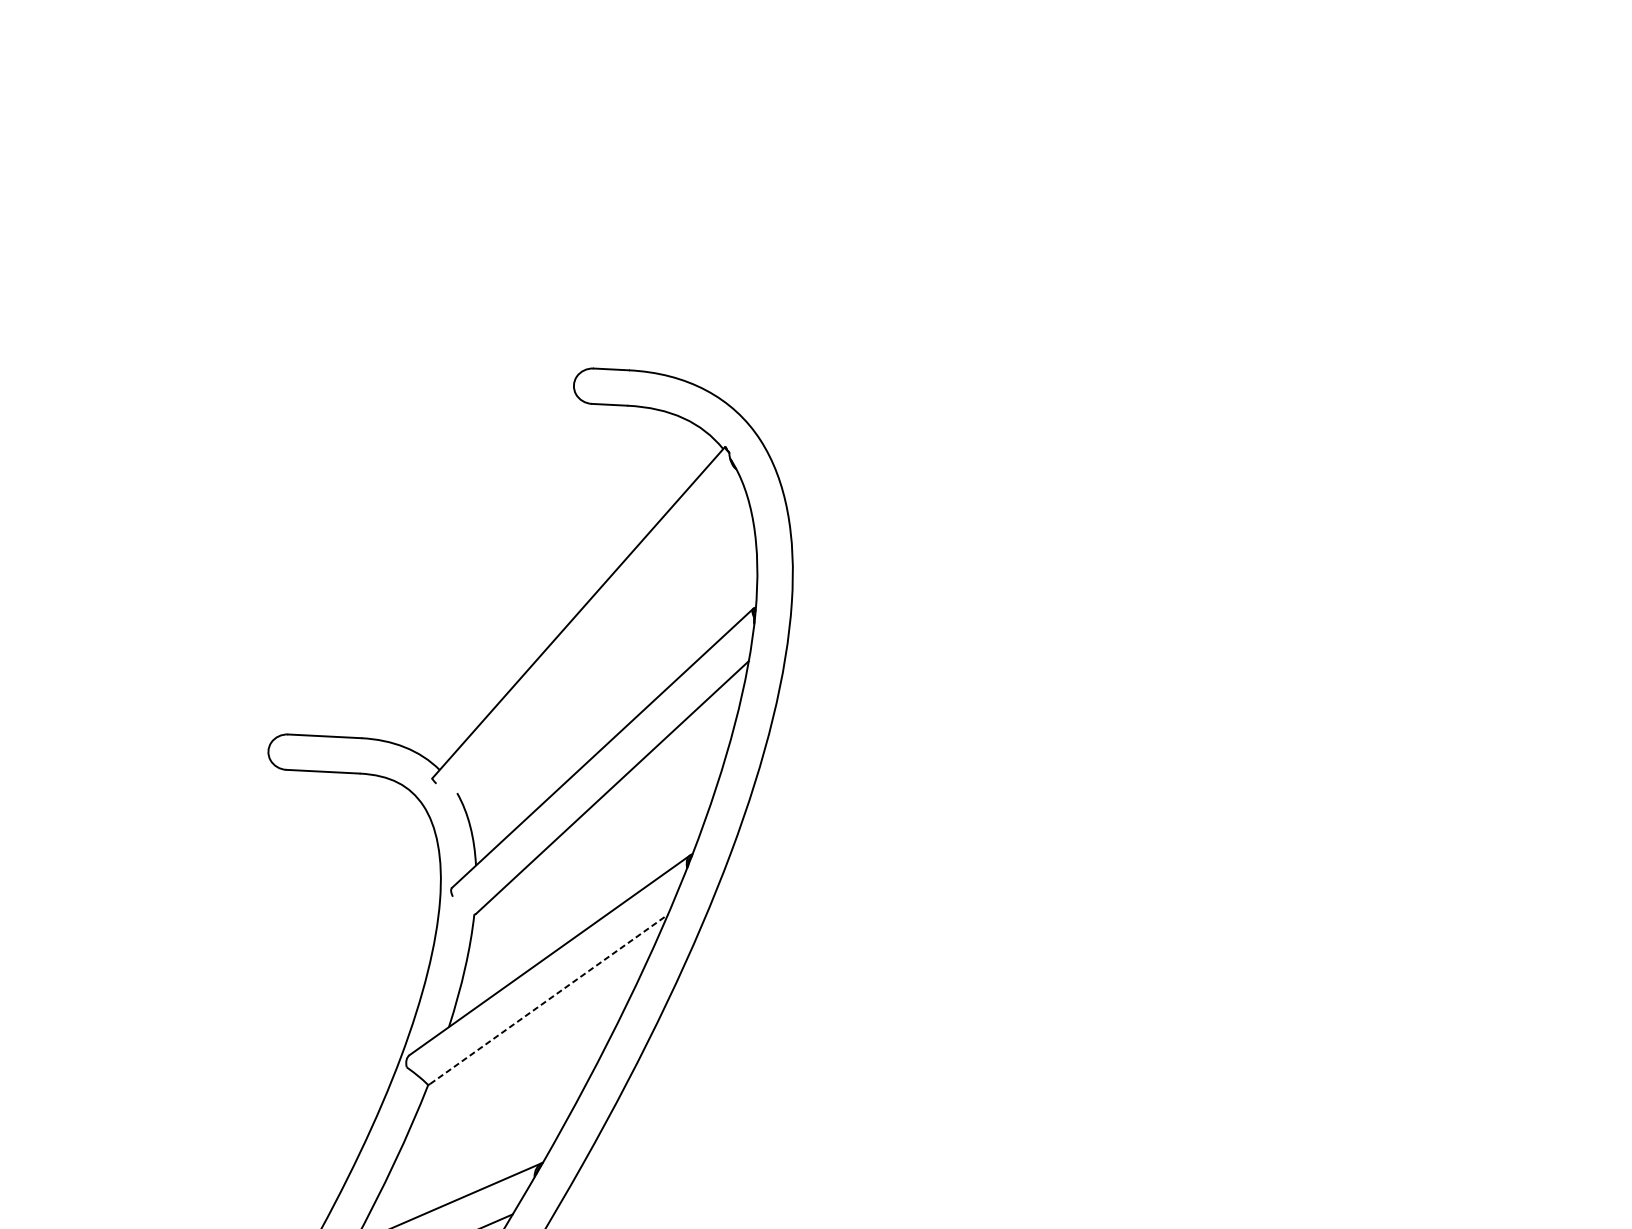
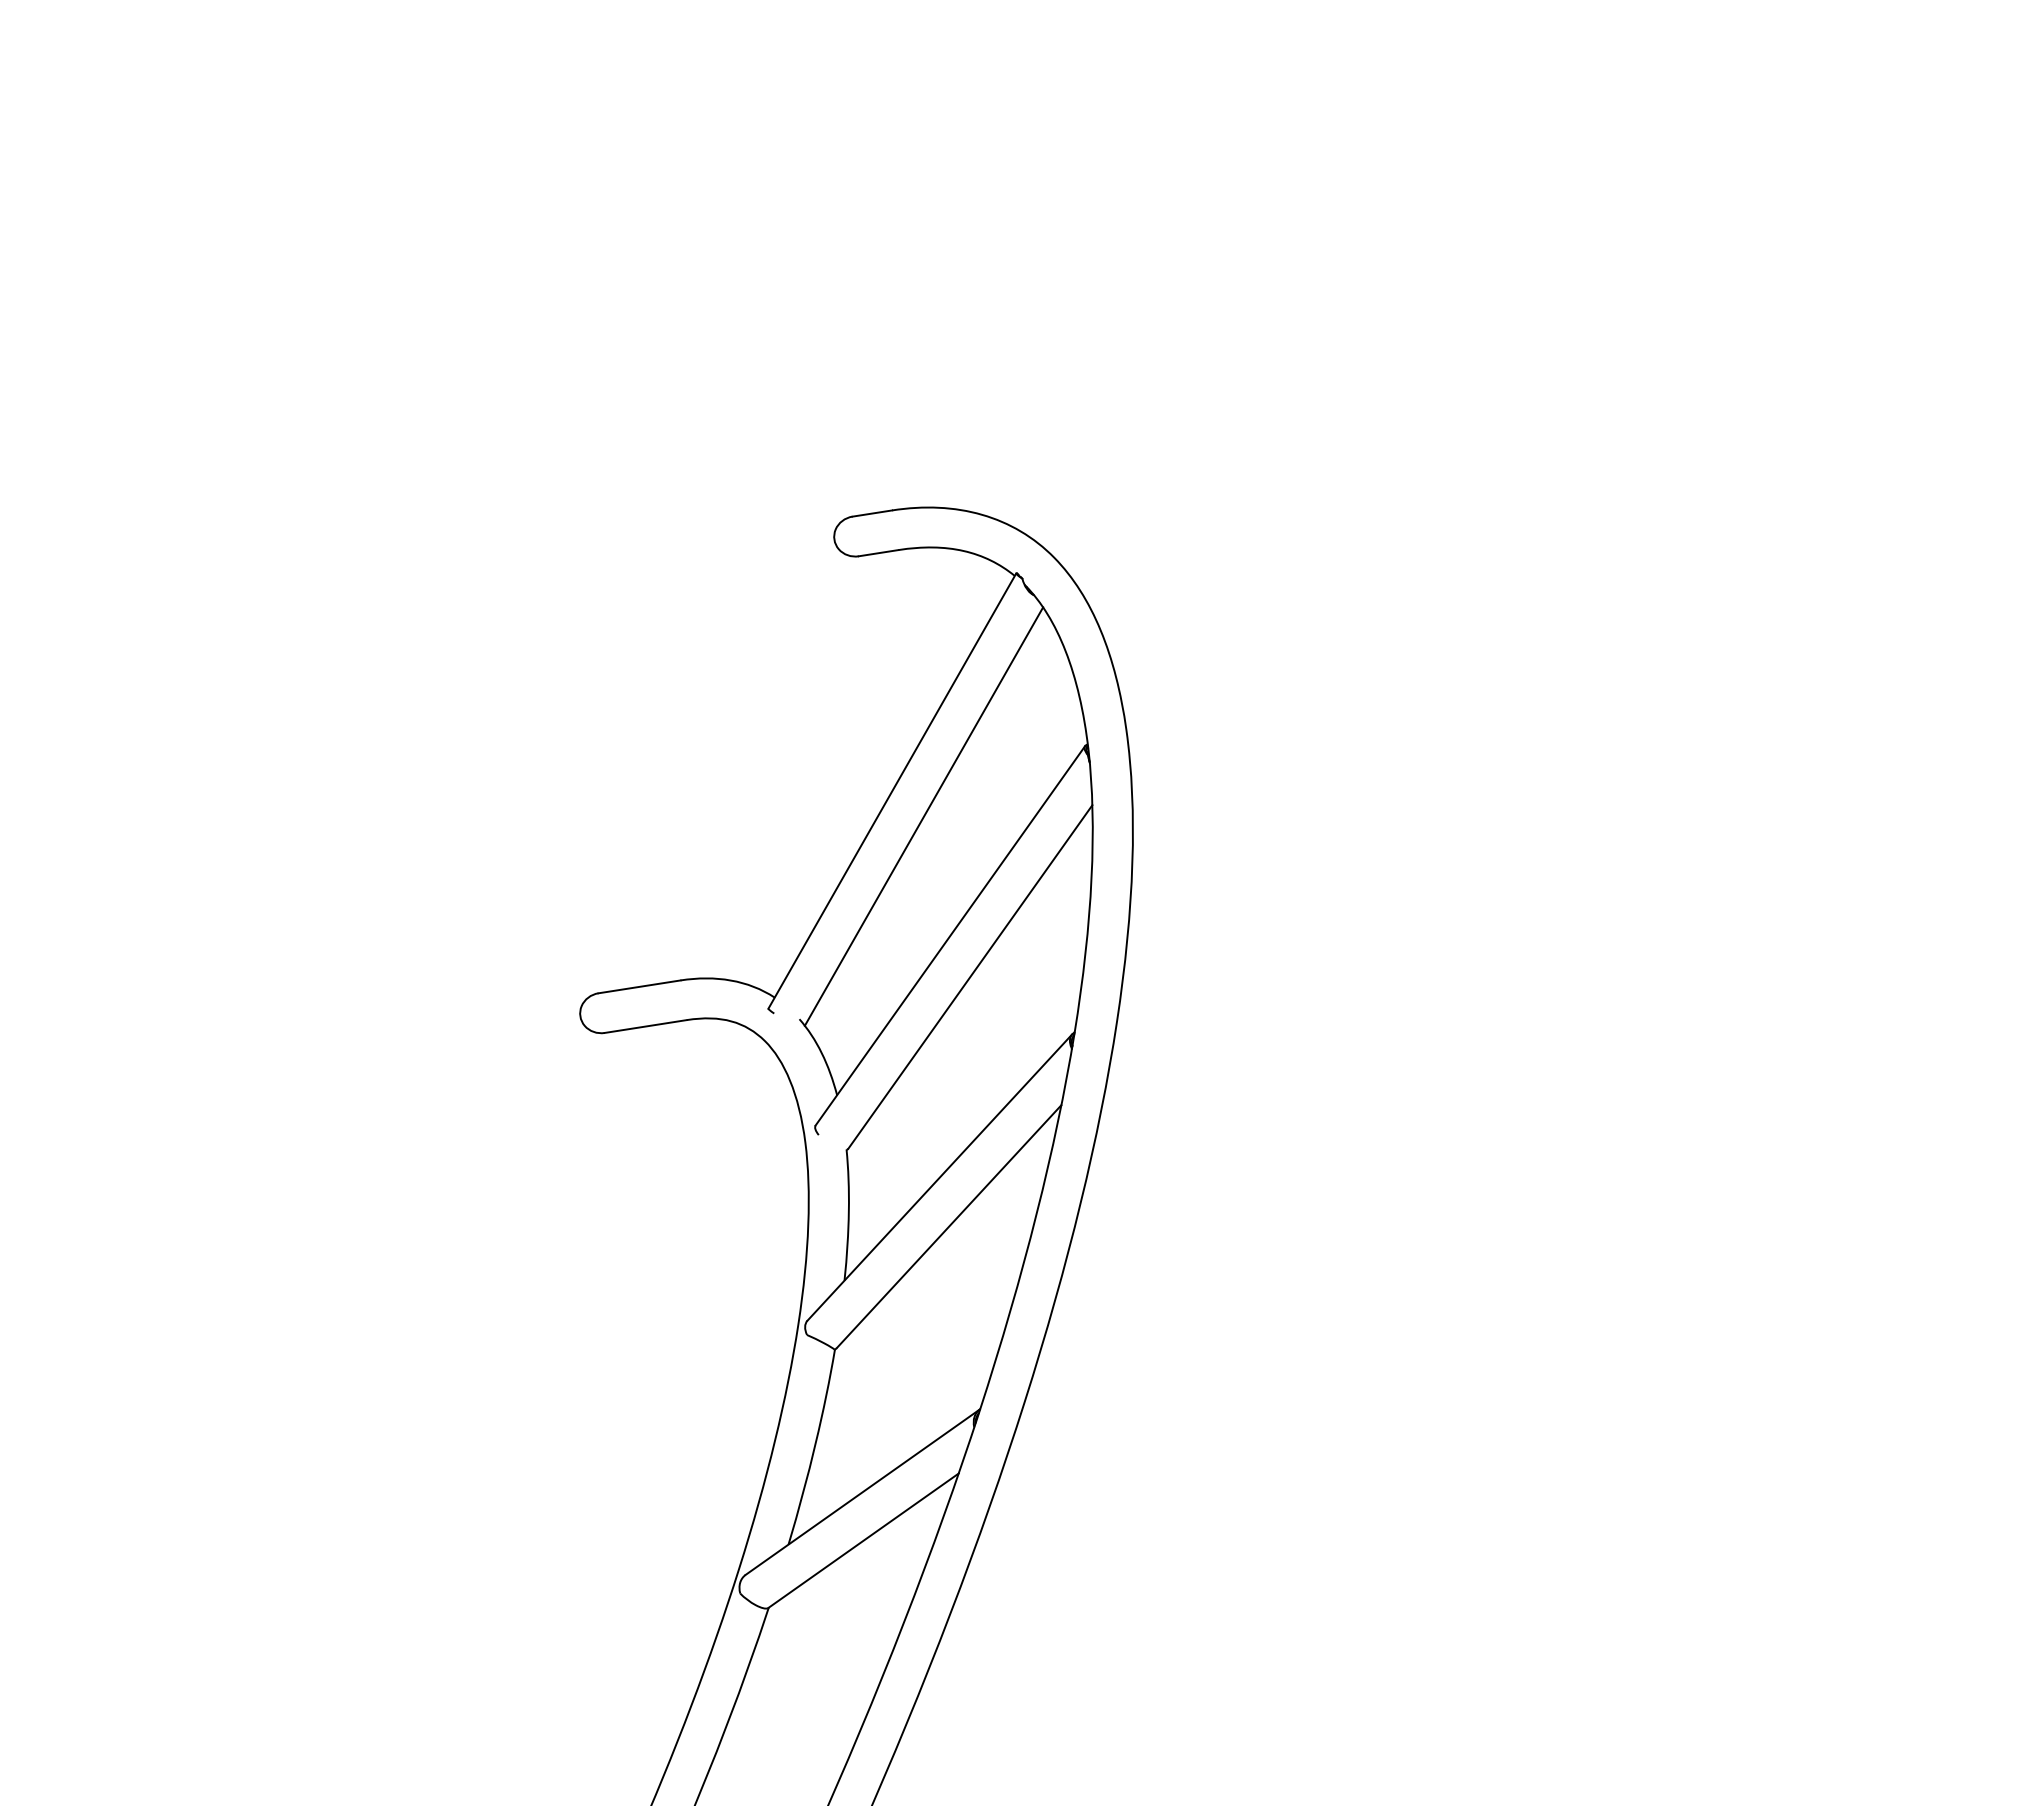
line: (600, 640) -> (923, 816), added
line: (549, 999) -> (949, 1226), dashed -> solid

